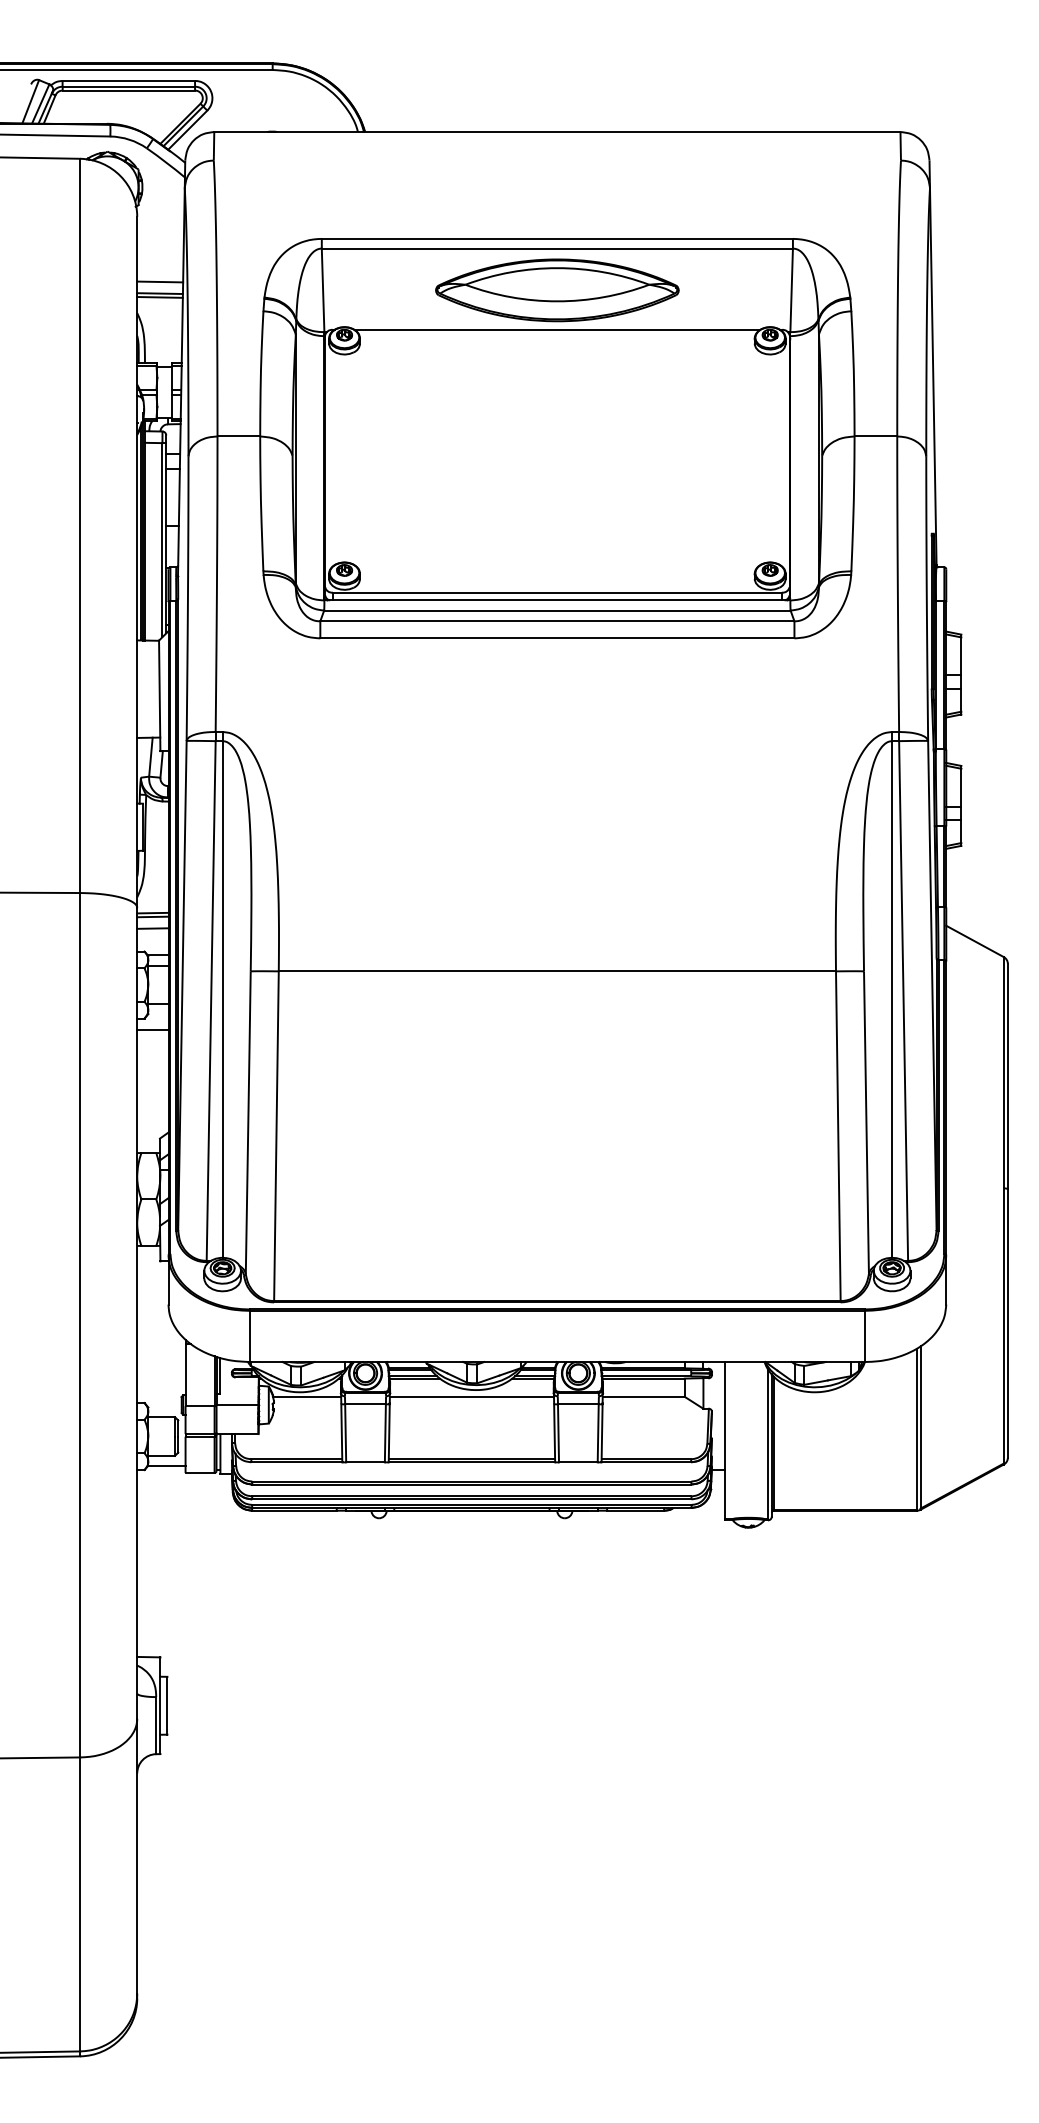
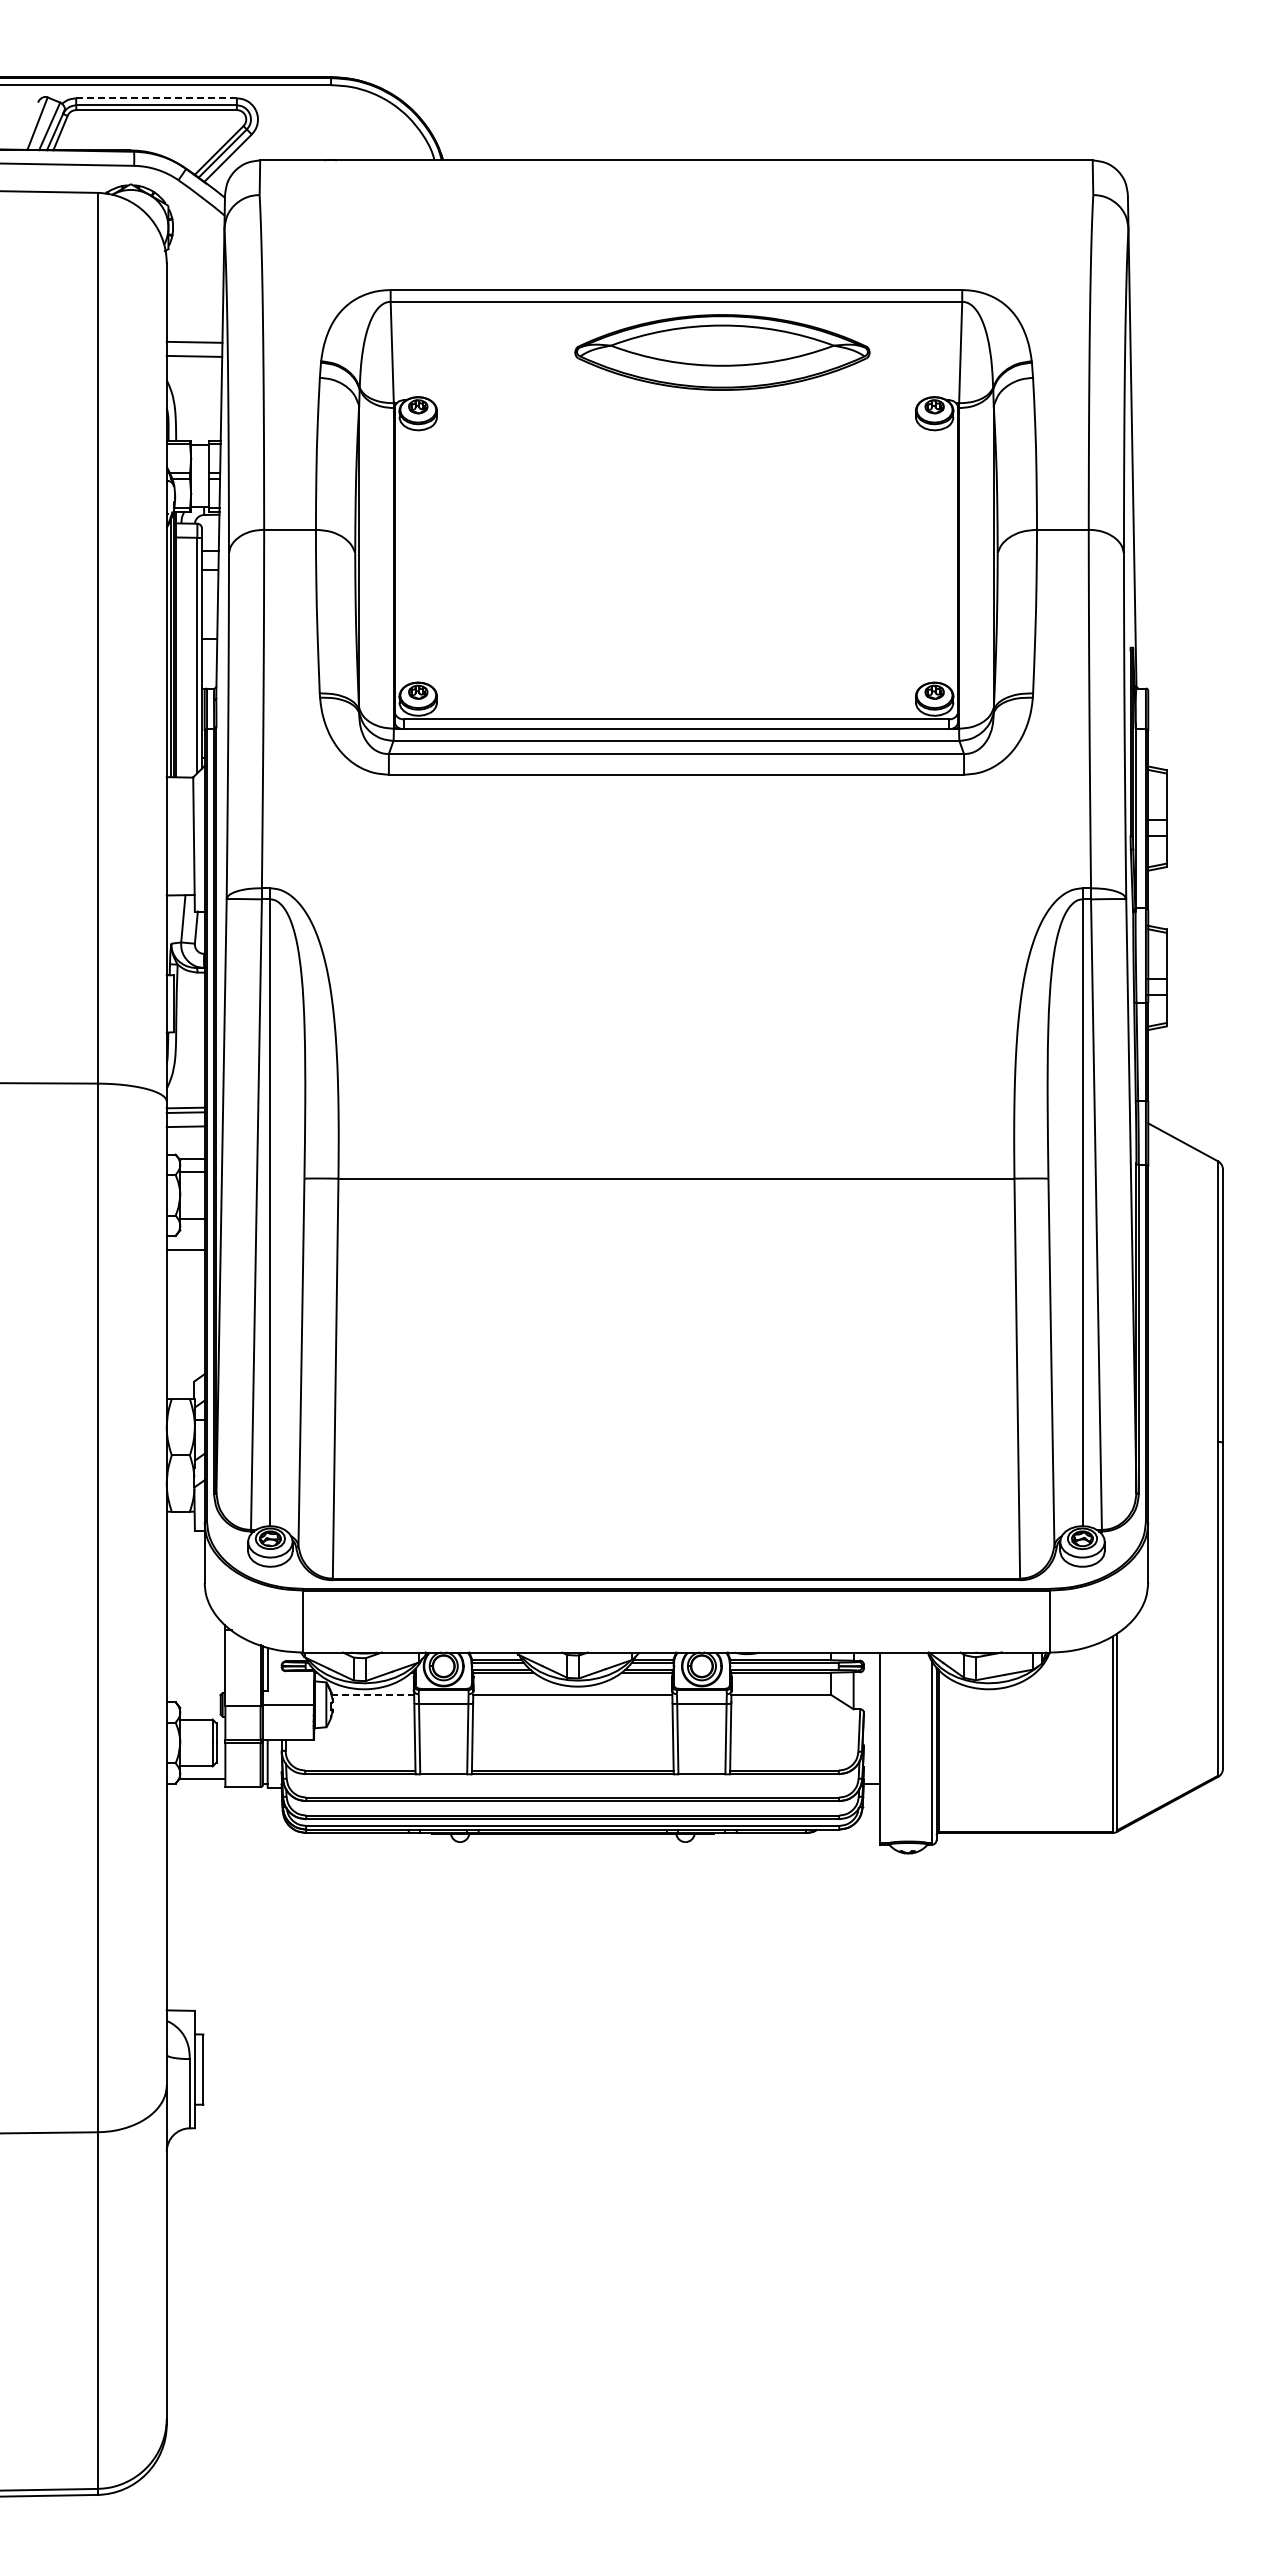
line: (129, 80) -> (157, 98), solid -> dashed
part: (557, 290) -> (722, 352), moved
line: (160, 296) -> (194, 360), removed
line: (557, 329) -> (676, 400), removed
line: (307, 1396) -> (373, 1694), solid -> dashed

